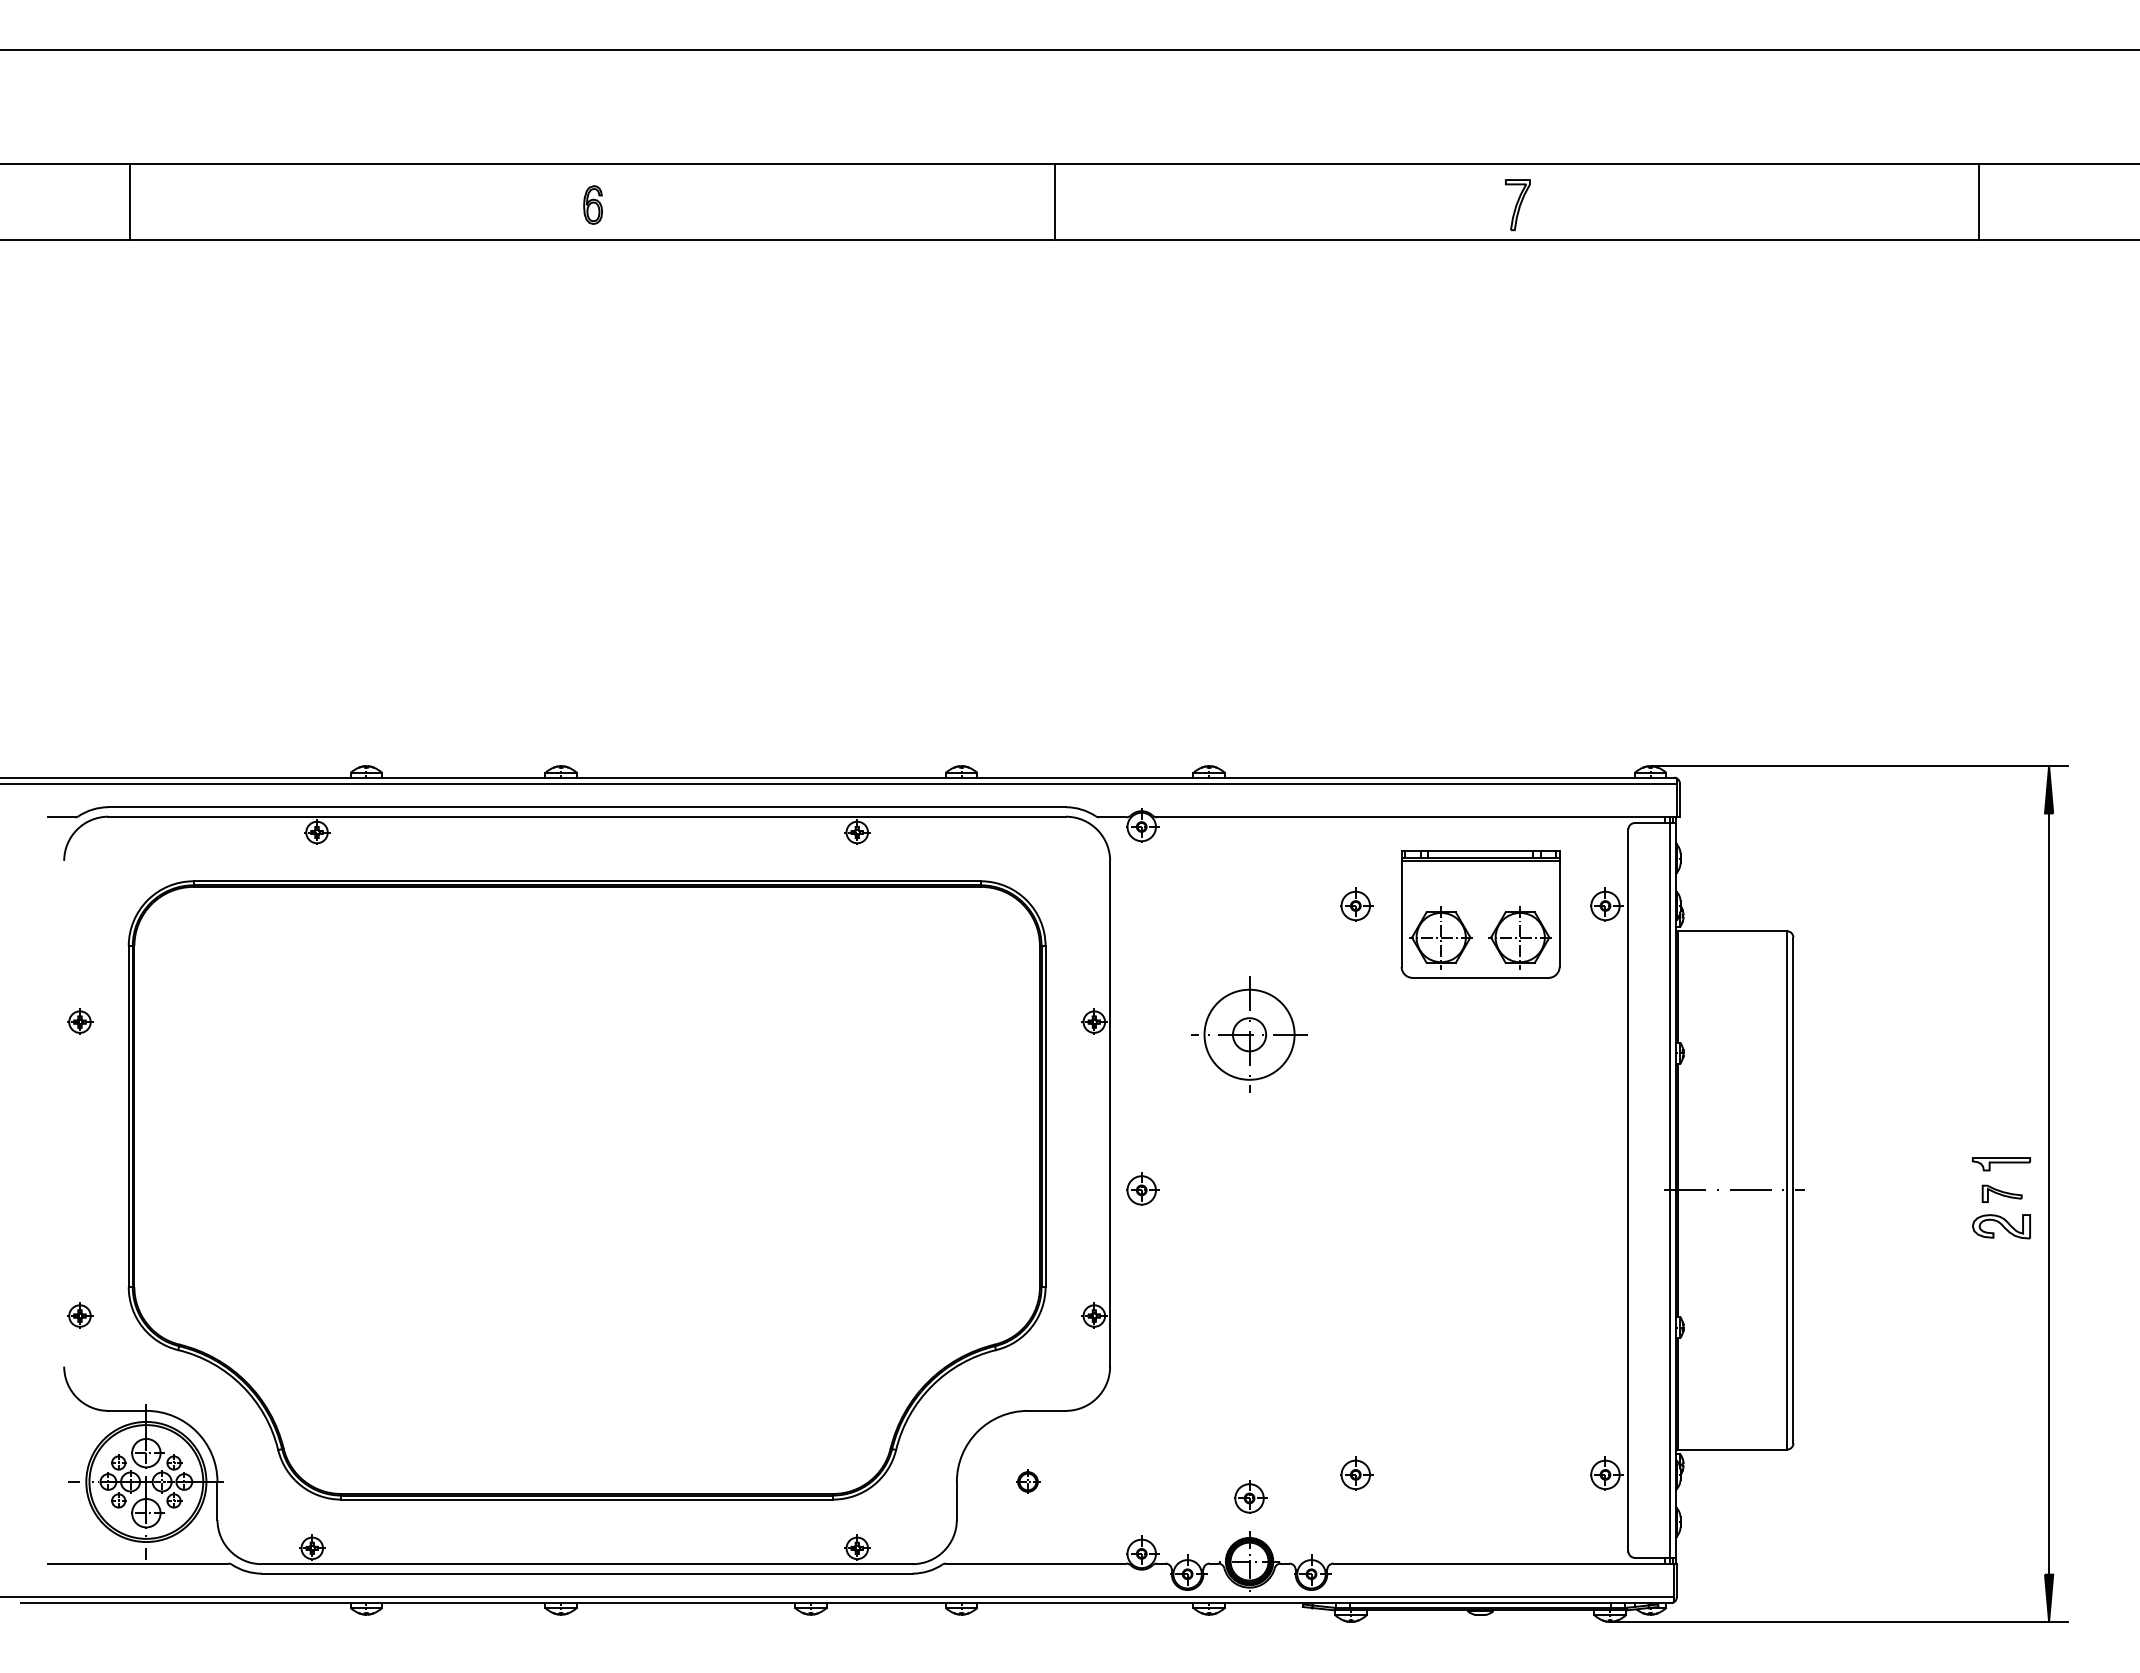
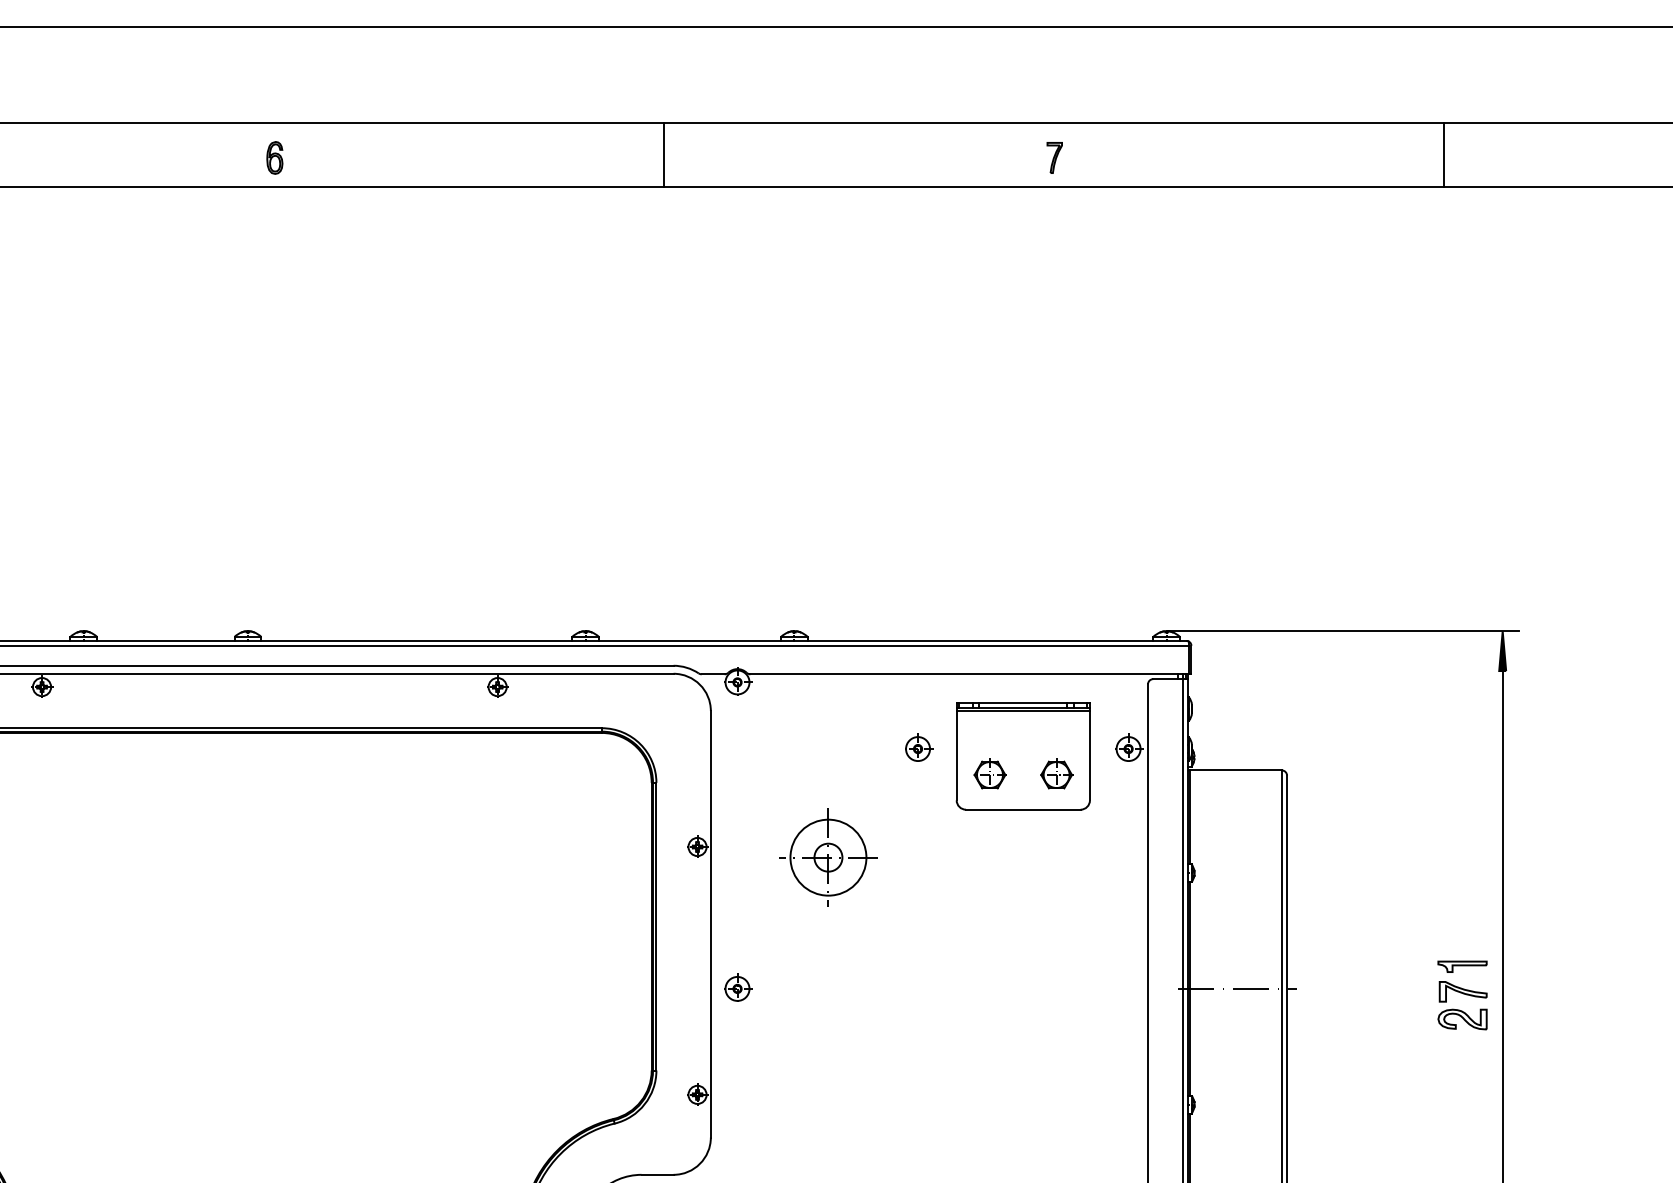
part: (1517, 204) -> (1054, 157), size x0.71
part: (1440, 935) -> (989, 773), size x0.62
part: (1519, 935) -> (1056, 773), size x0.62
part: (2001, 1193) -> (1462, 991), size x1.43

